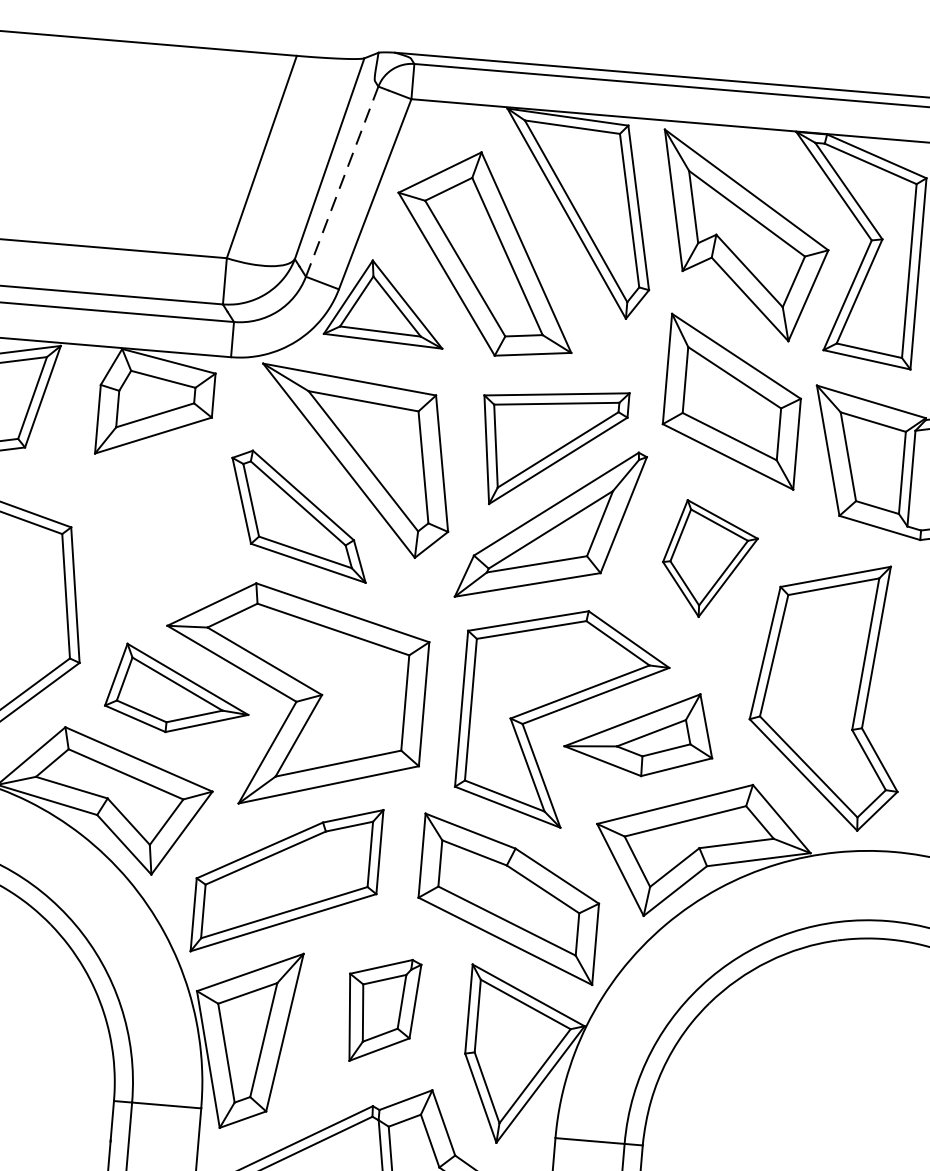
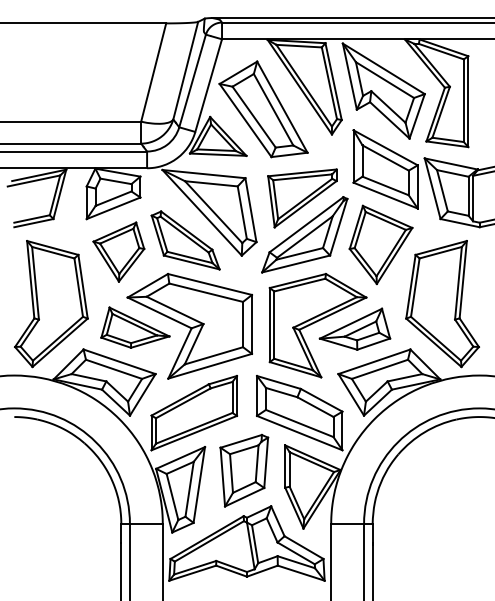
line: (341, 182) -> (192, 81), dashed -> solid
part: (156, 527) -> (118, 251), added
part: (708, 558) -> (380, 244), size x1.43
part: (382, 1010) -> (244, 470), size x1.43

